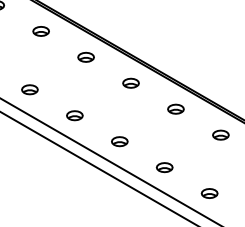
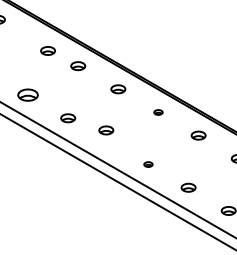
part: (40, 30) -> (47, 50), moved
part: (29, 89) -> (27, 94), size x1.4
part: (175, 109) -> (158, 112), size x0.6
part: (120, 141) -> (106, 130), moved
part: (164, 167) -> (148, 164), size x0.6

